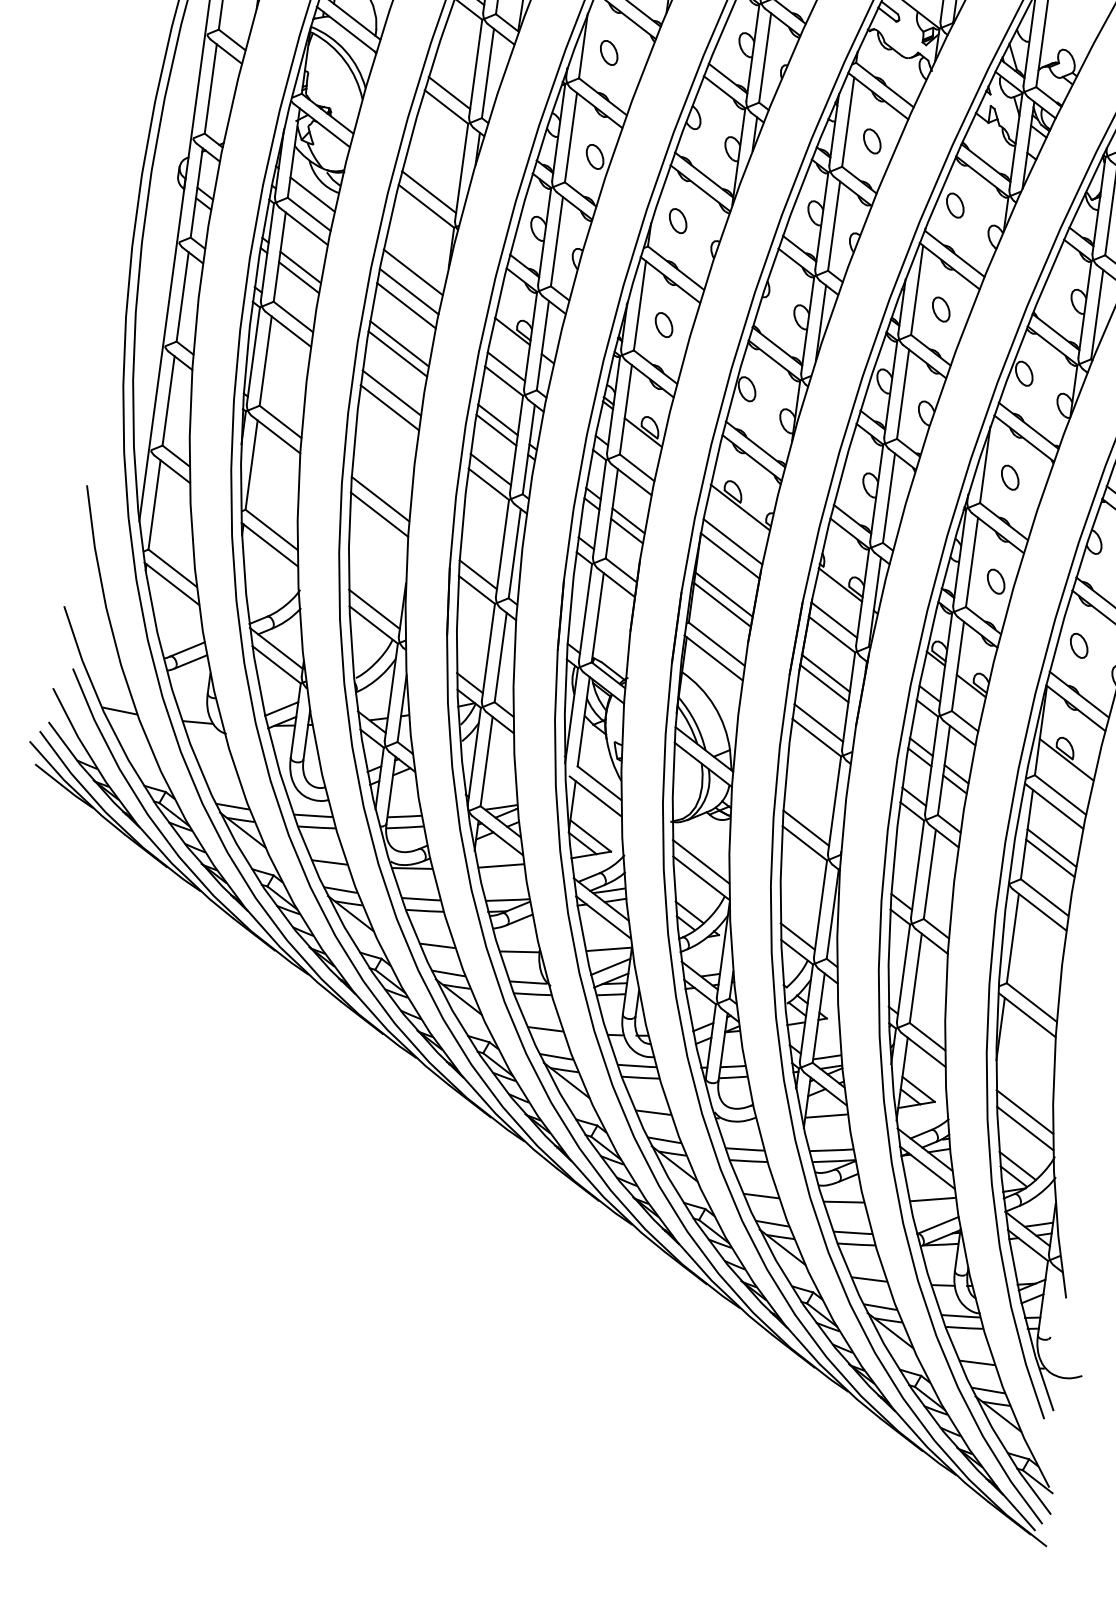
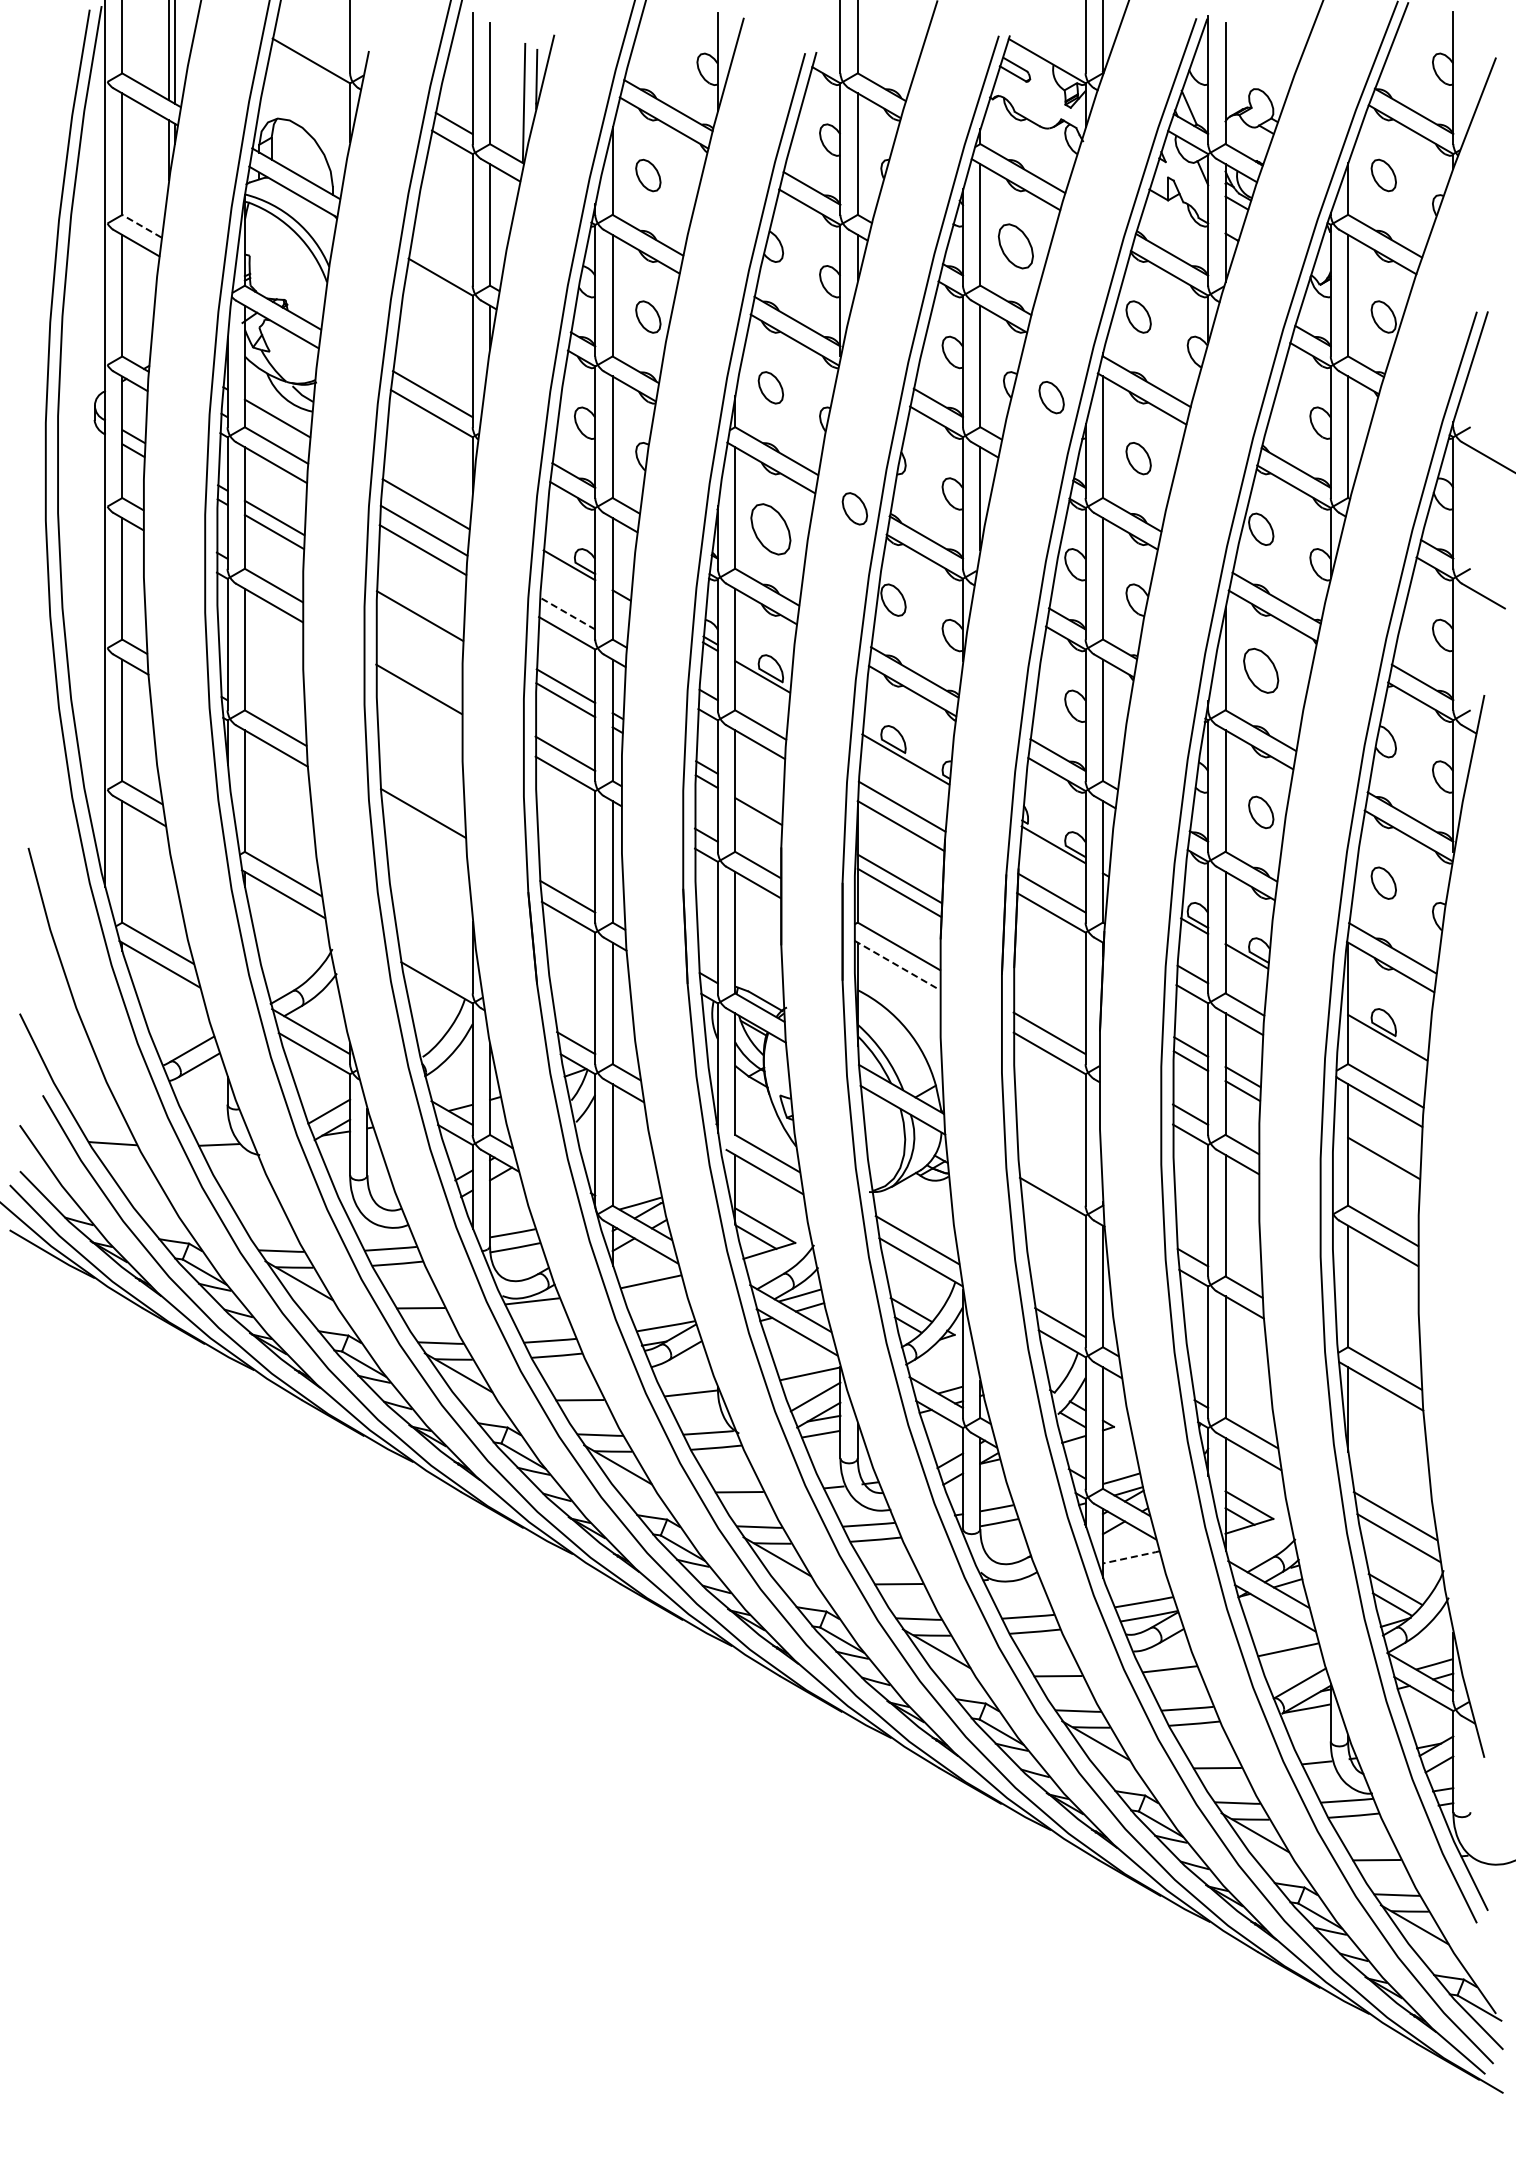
line: (231, 40) -> (141, 226), solid -> dashed
line: (449, 92) -> (441, 257), removed
part: (872, 140) -> (1016, 245), size x1.4
part: (883, 256) -> (1051, 397), added
part: (727, 318) -> (854, 508), added
part: (663, 325) -> (770, 529), size x1.6
line: (399, 343) -> (420, 602), removed
line: (506, 366) -> (567, 613), solid -> dashed
line: (391, 393) -> (419, 669), removed
part: (1010, 477) -> (1261, 670), size x1.4
line: (379, 514) -> (424, 833), removed
line: (628, 520) -> (758, 797), removed
line: (373, 609) -> (434, 961), removed
line: (713, 658) -> (897, 965), solid -> dashed
line: (825, 673) -> (1049, 965), removed
line: (823, 683) -> (1049, 979), removed
line: (806, 827) -> (1051, 1175), removed
line: (1050, 857) -> (1383, 1171), removed
line: (826, 1116) -> (1131, 1557), solid -> dashed

